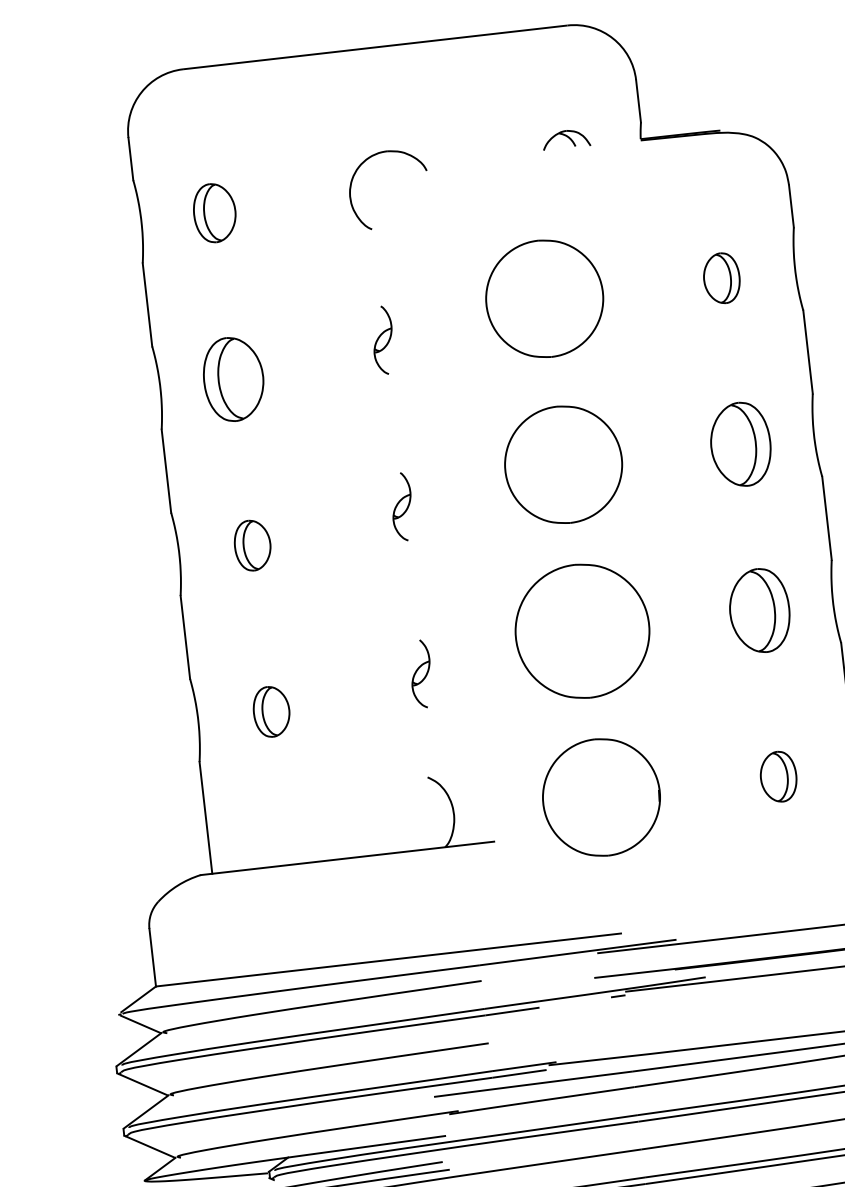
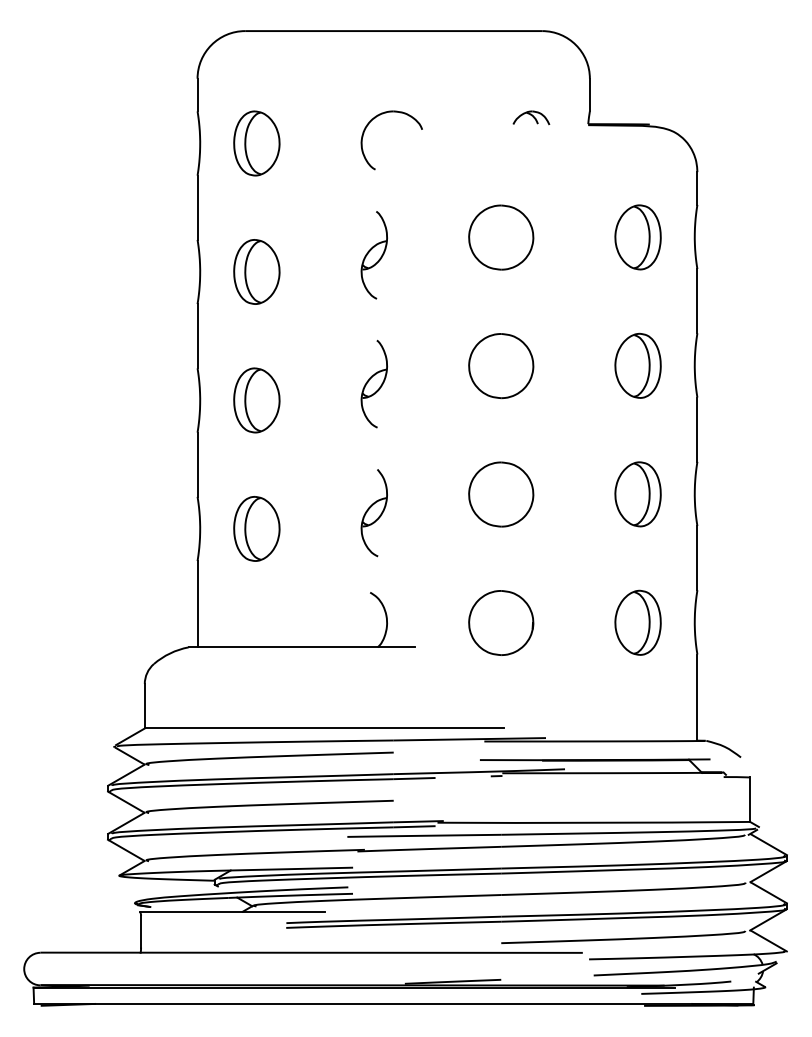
part: (214, 213) -> (256, 143), size x1.43
part: (721, 278) -> (637, 237), size x1.67
part: (545, 298) -> (501, 237), size x0.71
part: (382, 340) -> (373, 255), size x1.67
part: (564, 465) -> (501, 366), size x0.71
part: (401, 506) -> (373, 383), size x1.67
part: (252, 545) -> (256, 400), size x1.67
part: (583, 631) -> (501, 494), size x0.62
part: (420, 674) -> (373, 513), size x1.67
part: (271, 711) -> (256, 528), size x1.67
part: (777, 776) -> (637, 622), size x1.67
part: (601, 796) -> (501, 622), size x0.71

